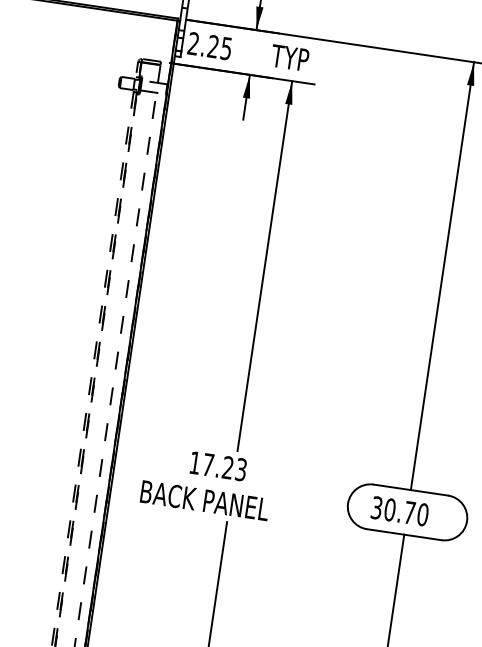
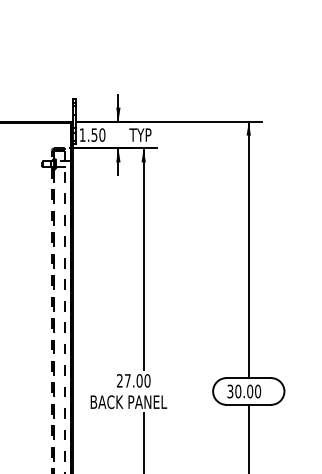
text: (210, 45) -> (92, 134), 2.25 -> 1.50
text: (217, 465) -> (133, 380), 17.23 -> 27.00
text: (410, 512) -> (250, 391), 30.70 -> 30.00

